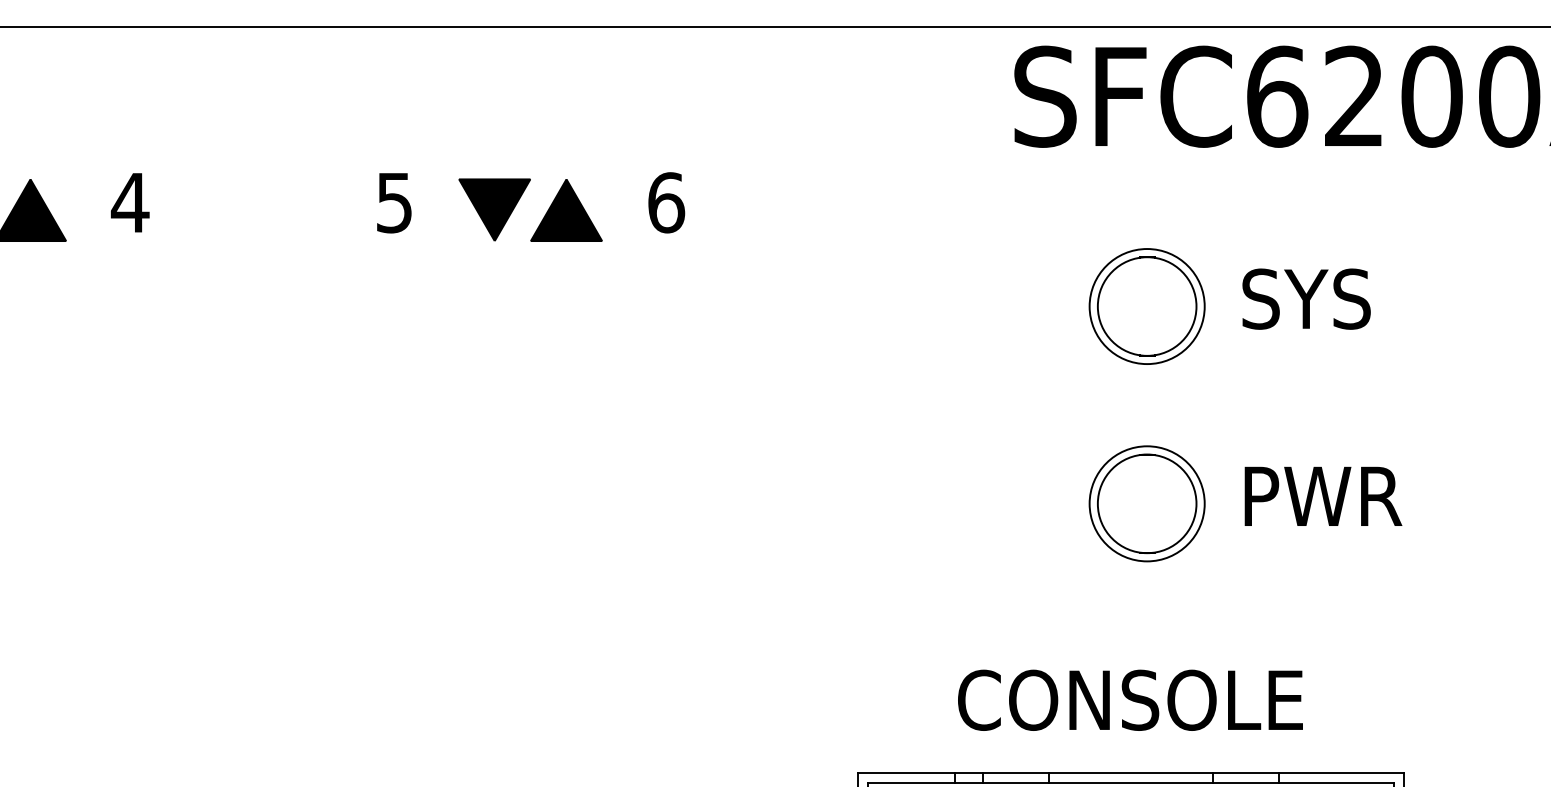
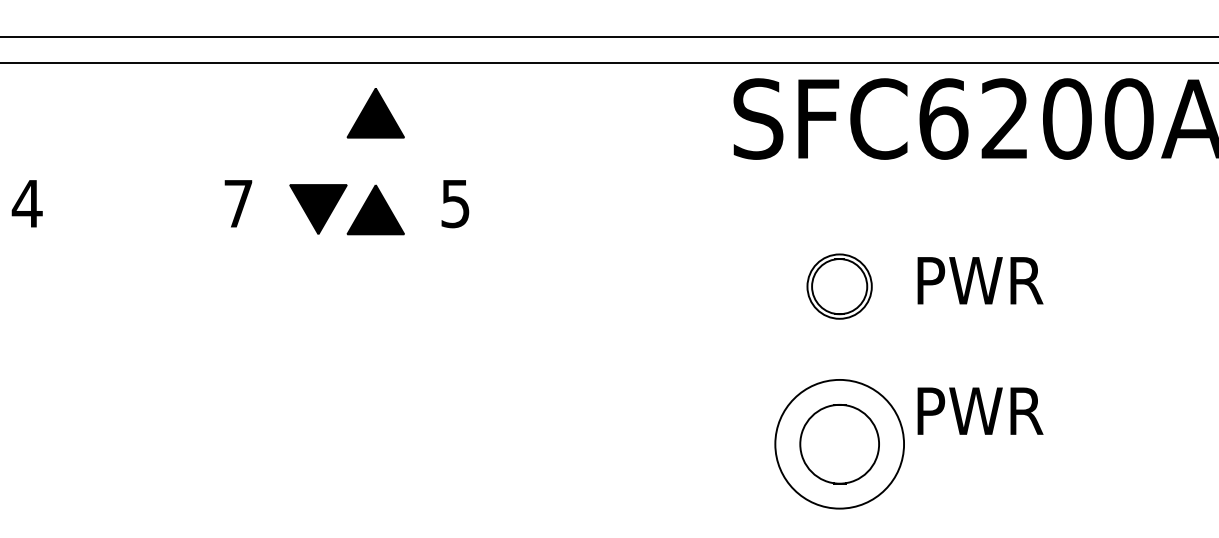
part: (566, 89) -> (375, 113), added
text: (666, 202) -> (455, 203), 6 -> 5
text: (394, 203) -> (238, 204), 5 -> 7
text: (1322, 298) -> (979, 280), SYS -> PWR
part: (1146, 306) -> (839, 286), size x0.7
text: (1323, 495) -> (980, 410), moved
circle: (1146, 503) -> (839, 443), size x1.4

